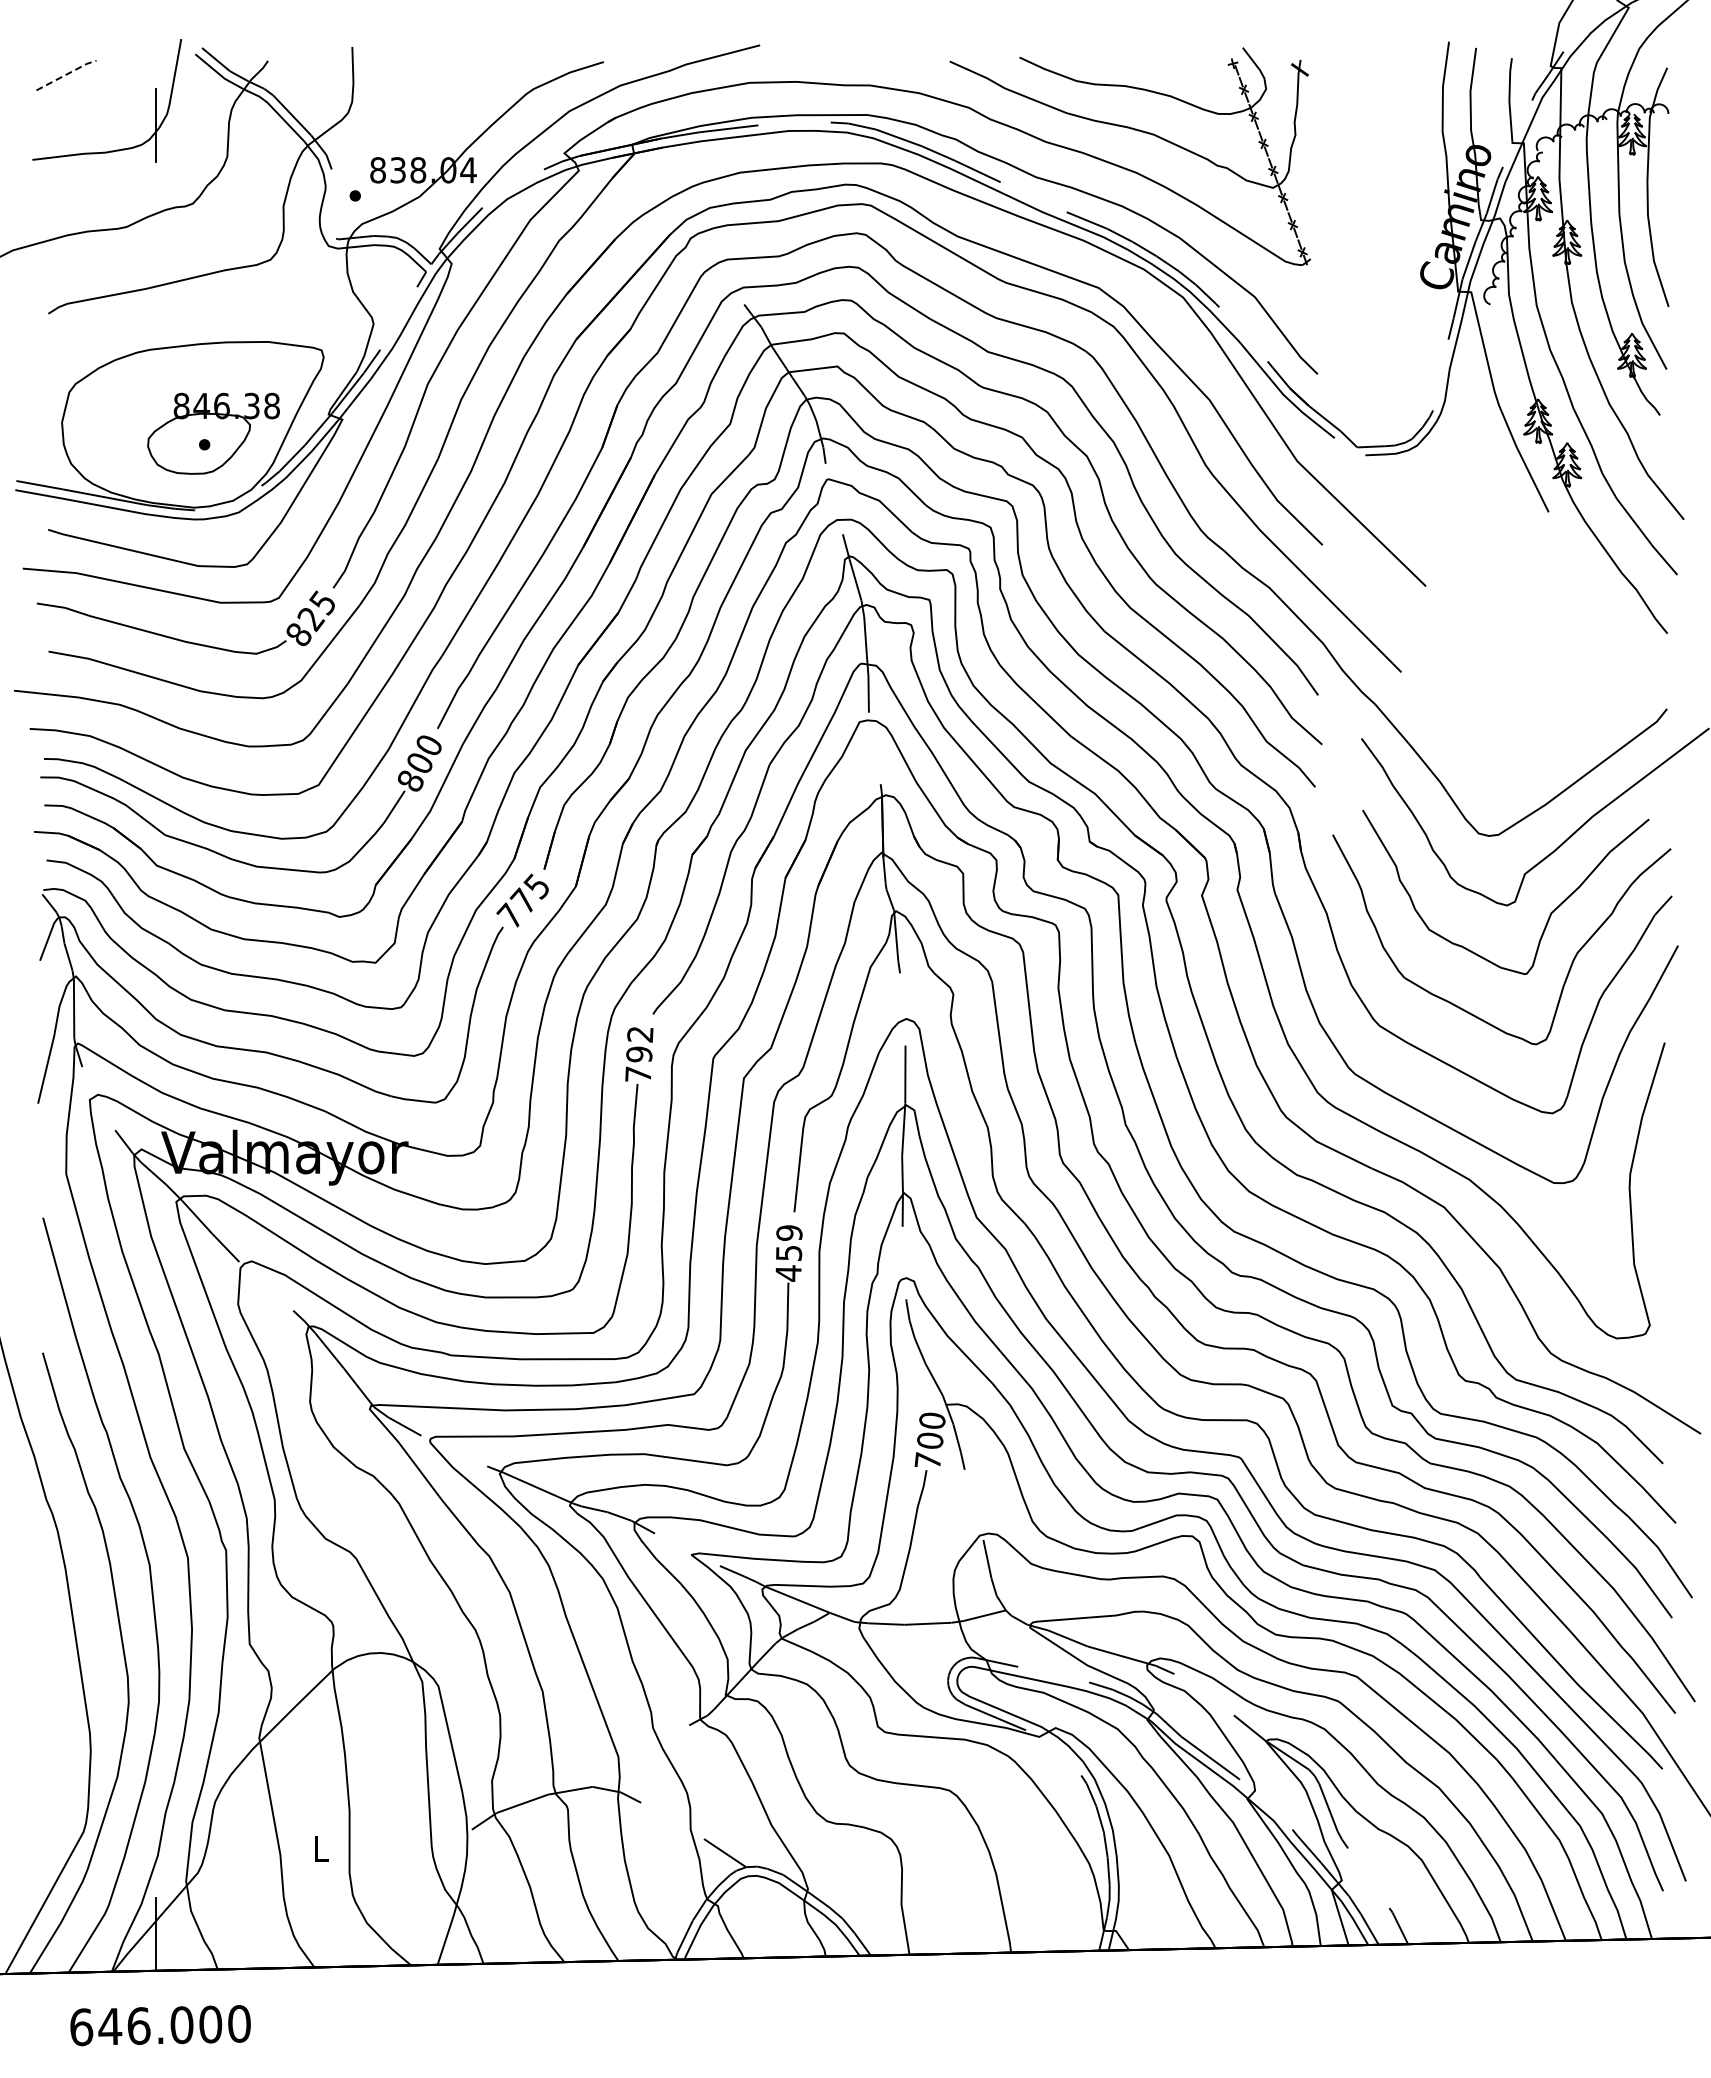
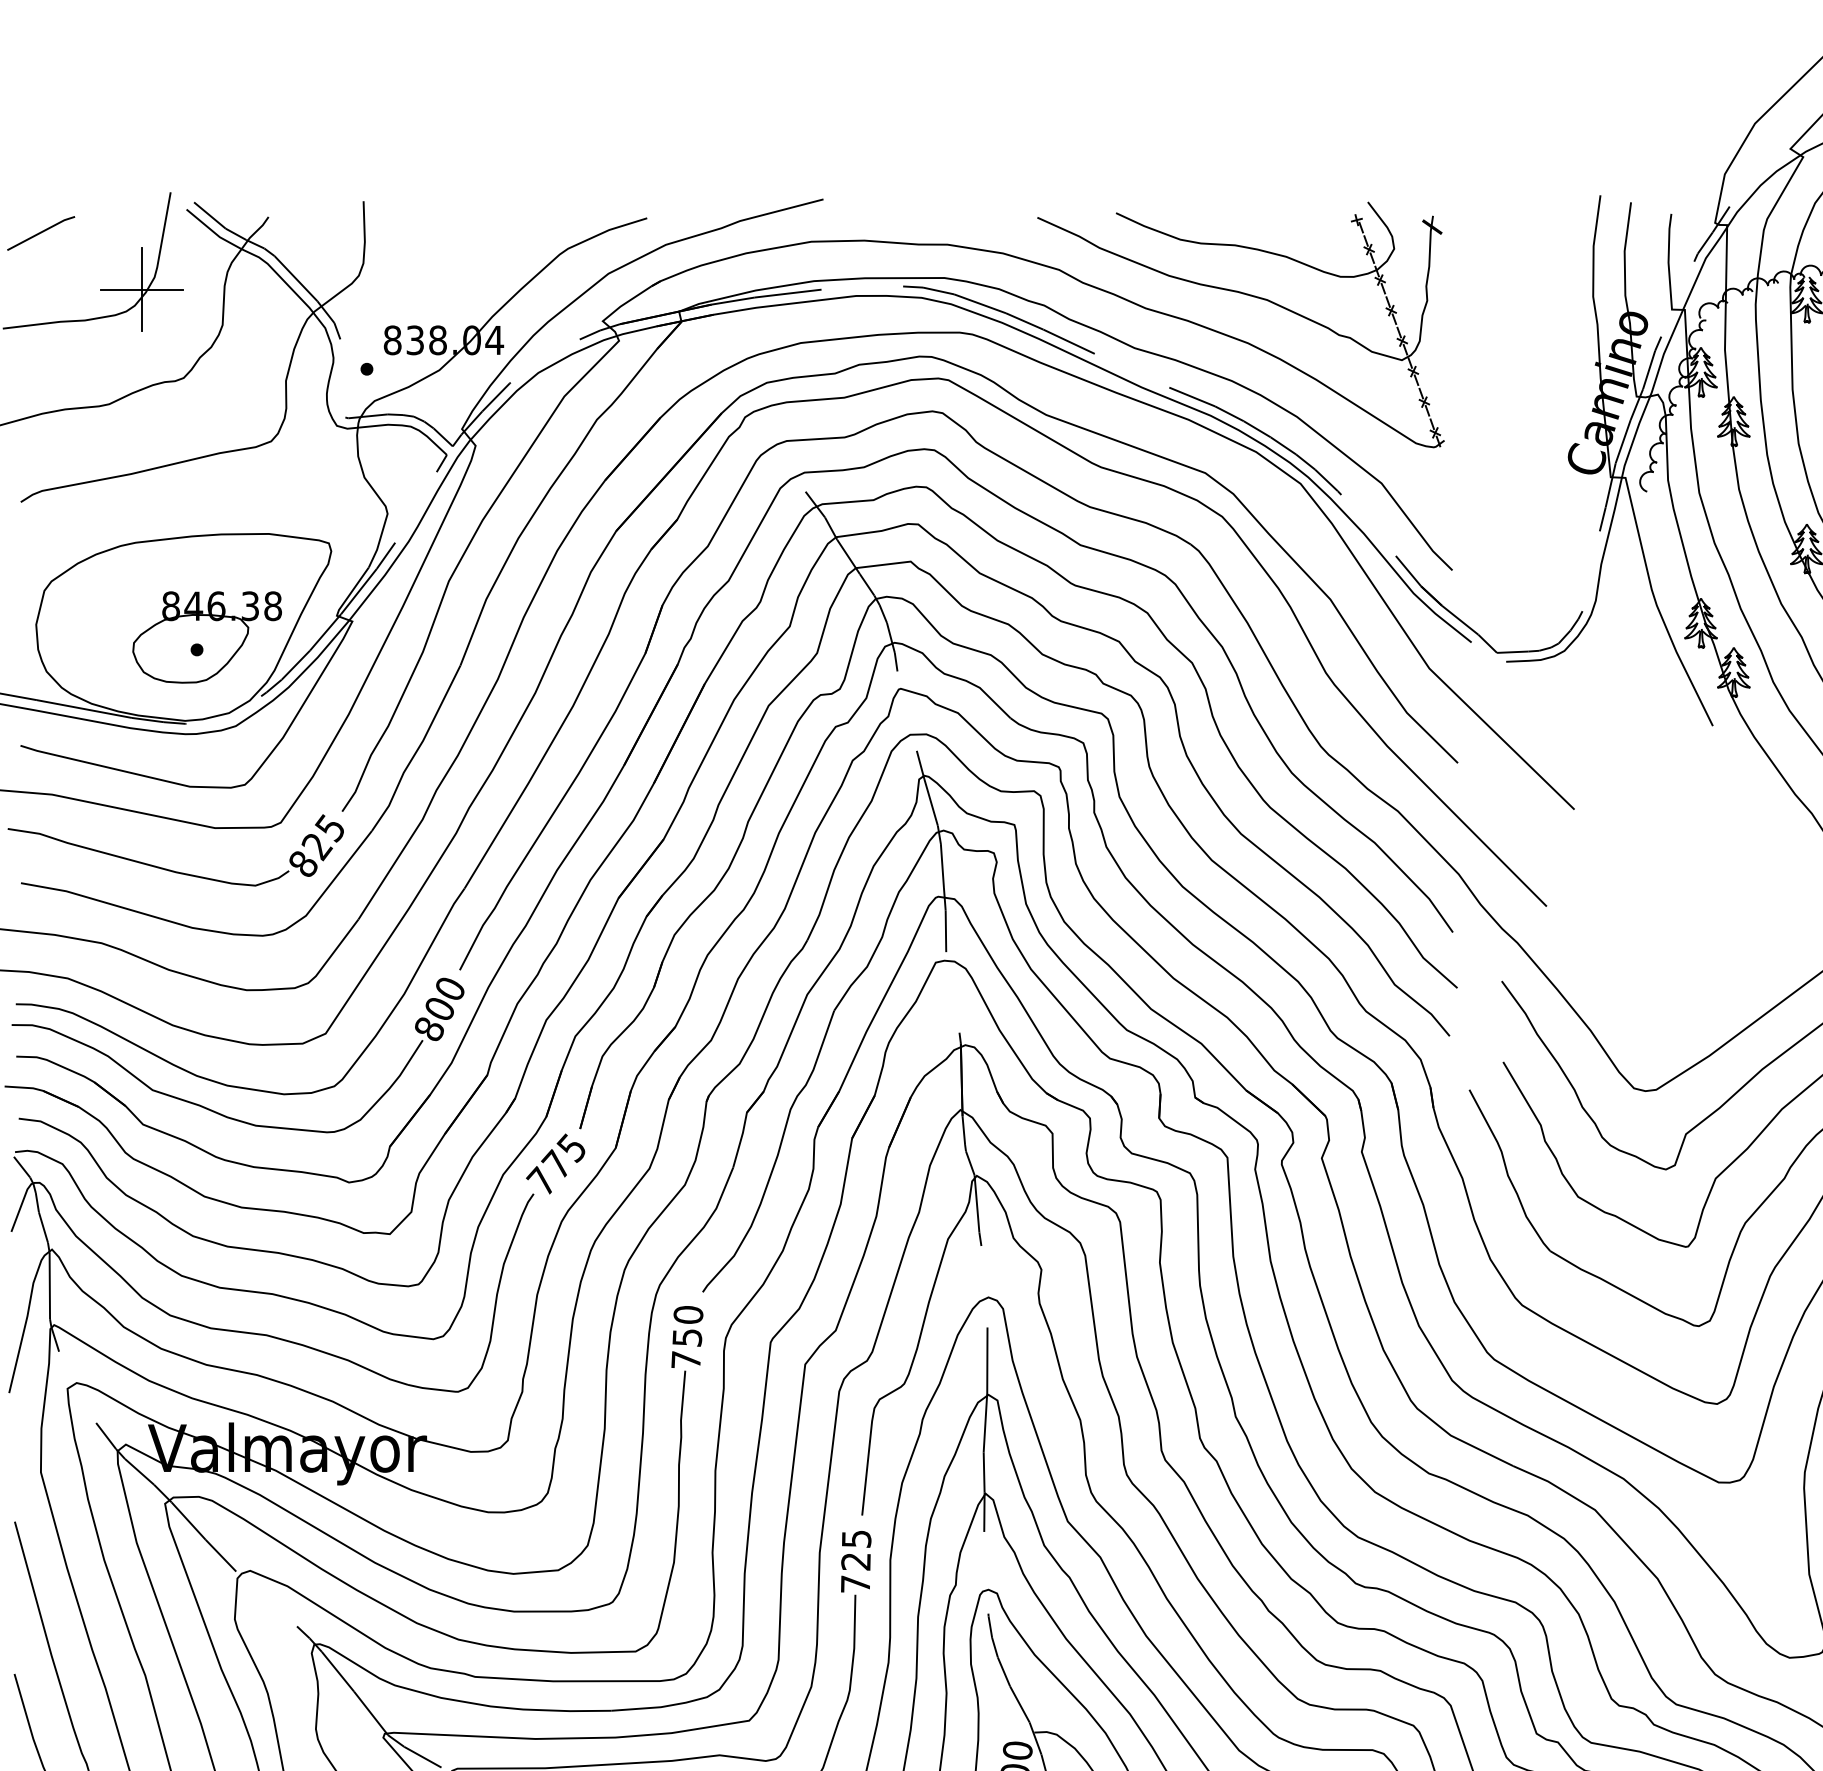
line: (66, 74) -> (41, 232), dashed -> solid
line: (155, 125) -> (141, 289), added
text: (639, 1044) -> (687, 1326), 792 -> 750
text: (788, 1253) -> (855, 1561), 459 -> 725

